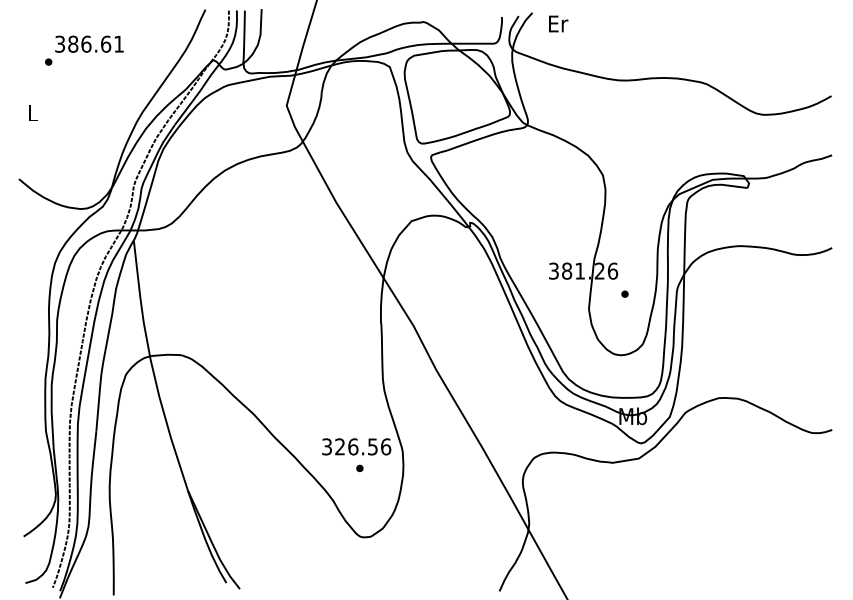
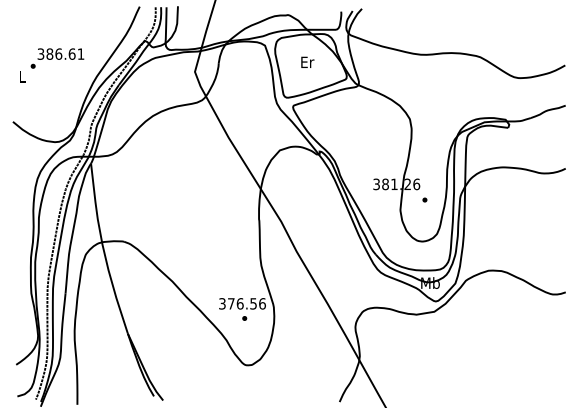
text: (558, 22) -> (307, 61), moved
text: (84, 50) -> (57, 58), moved
text: (340, 446) -> (231, 303), 326.56 -> 376.56

